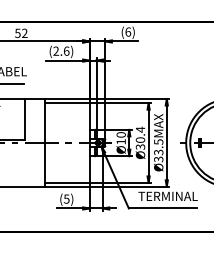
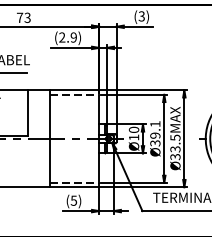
text: (128, 31) -> (142, 15), (6) -> (3)
text: (21, 33) -> (23, 17), 52 -> 73
text: (66, 50) -> (73, 36), (2.6) -> (2.9)
line: (67, 103) -> (74, 95), solid -> dashed
text: (140, 134) -> (155, 129), Ø30.4 -> Ø39.1
line: (67, 182) -> (74, 182), solid -> dashed

